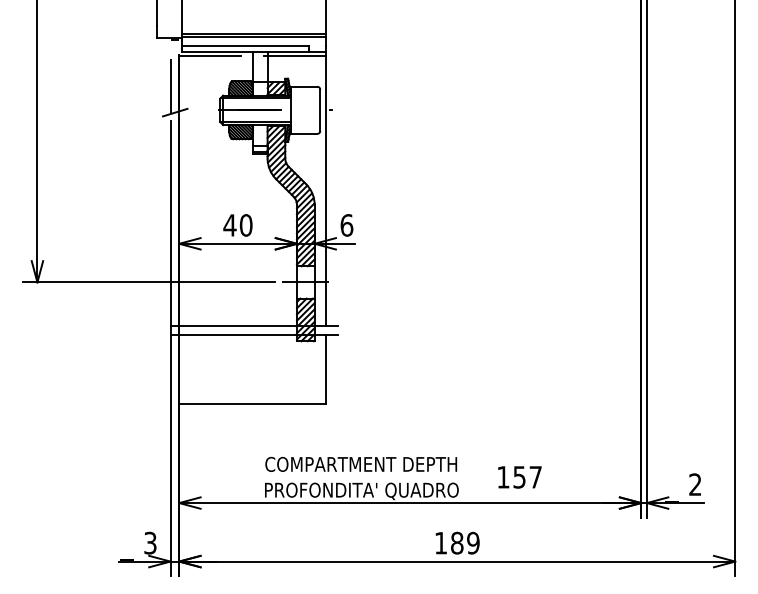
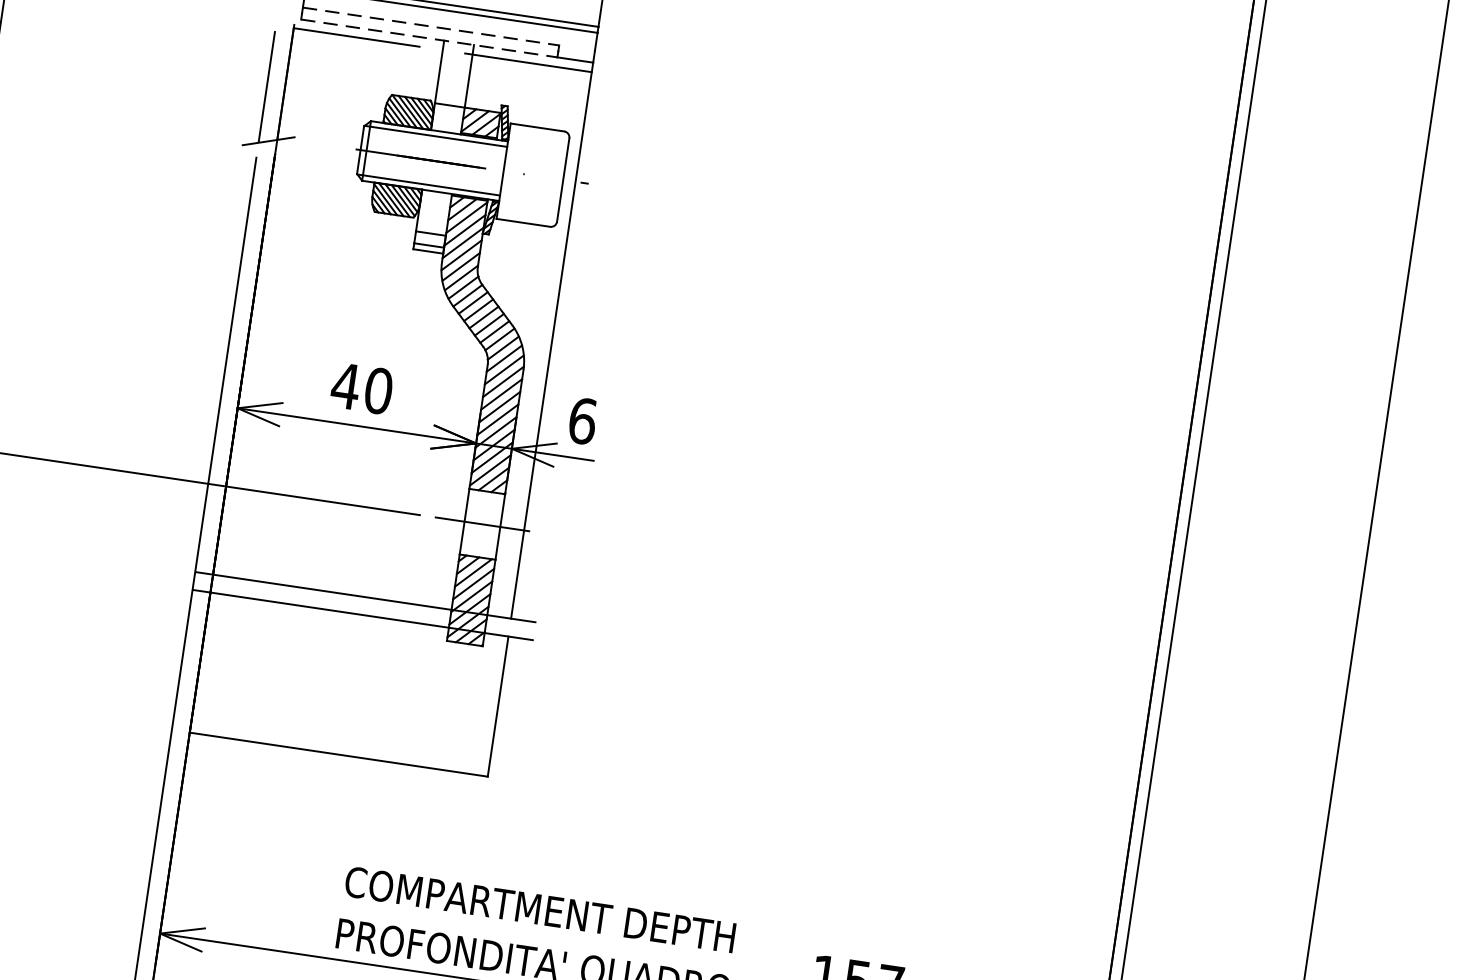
line: (246, 45) -> (433, 26), solid -> dashed
line: (246, 51) -> (431, 38), solid -> dashed

